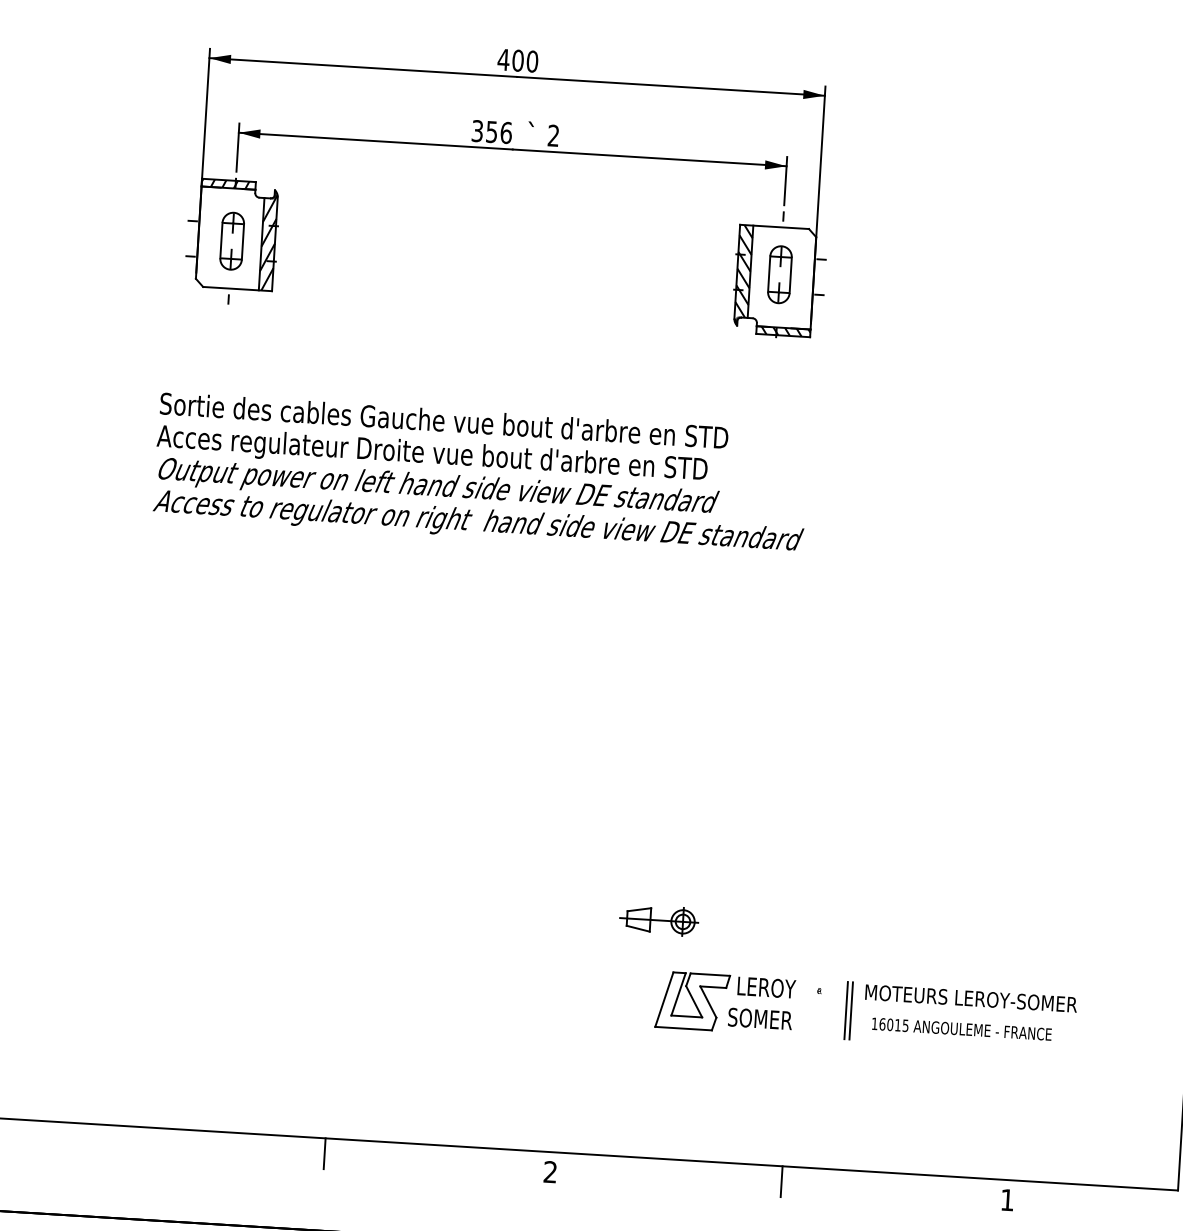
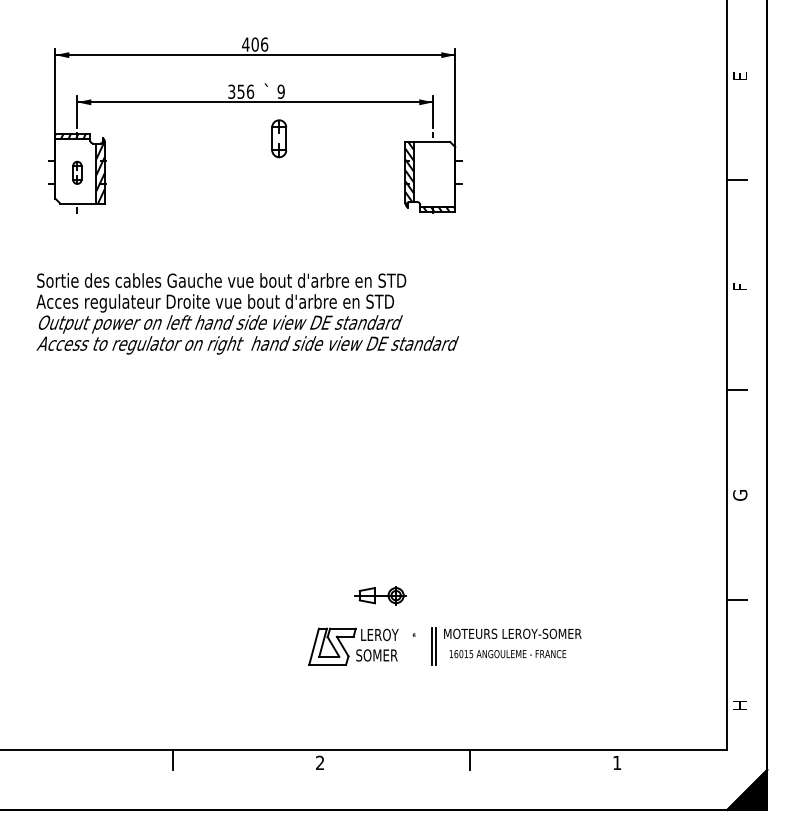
text: (532, 61) -> (264, 44), 400 -> 406
text: (552, 135) -> (280, 91), 2 -> 9
part: (232, 240) -> (77, 172), size x0.6
part: (780, 274) -> (279, 138), moved
part: (872, 1018) -> (449, 650), moved

